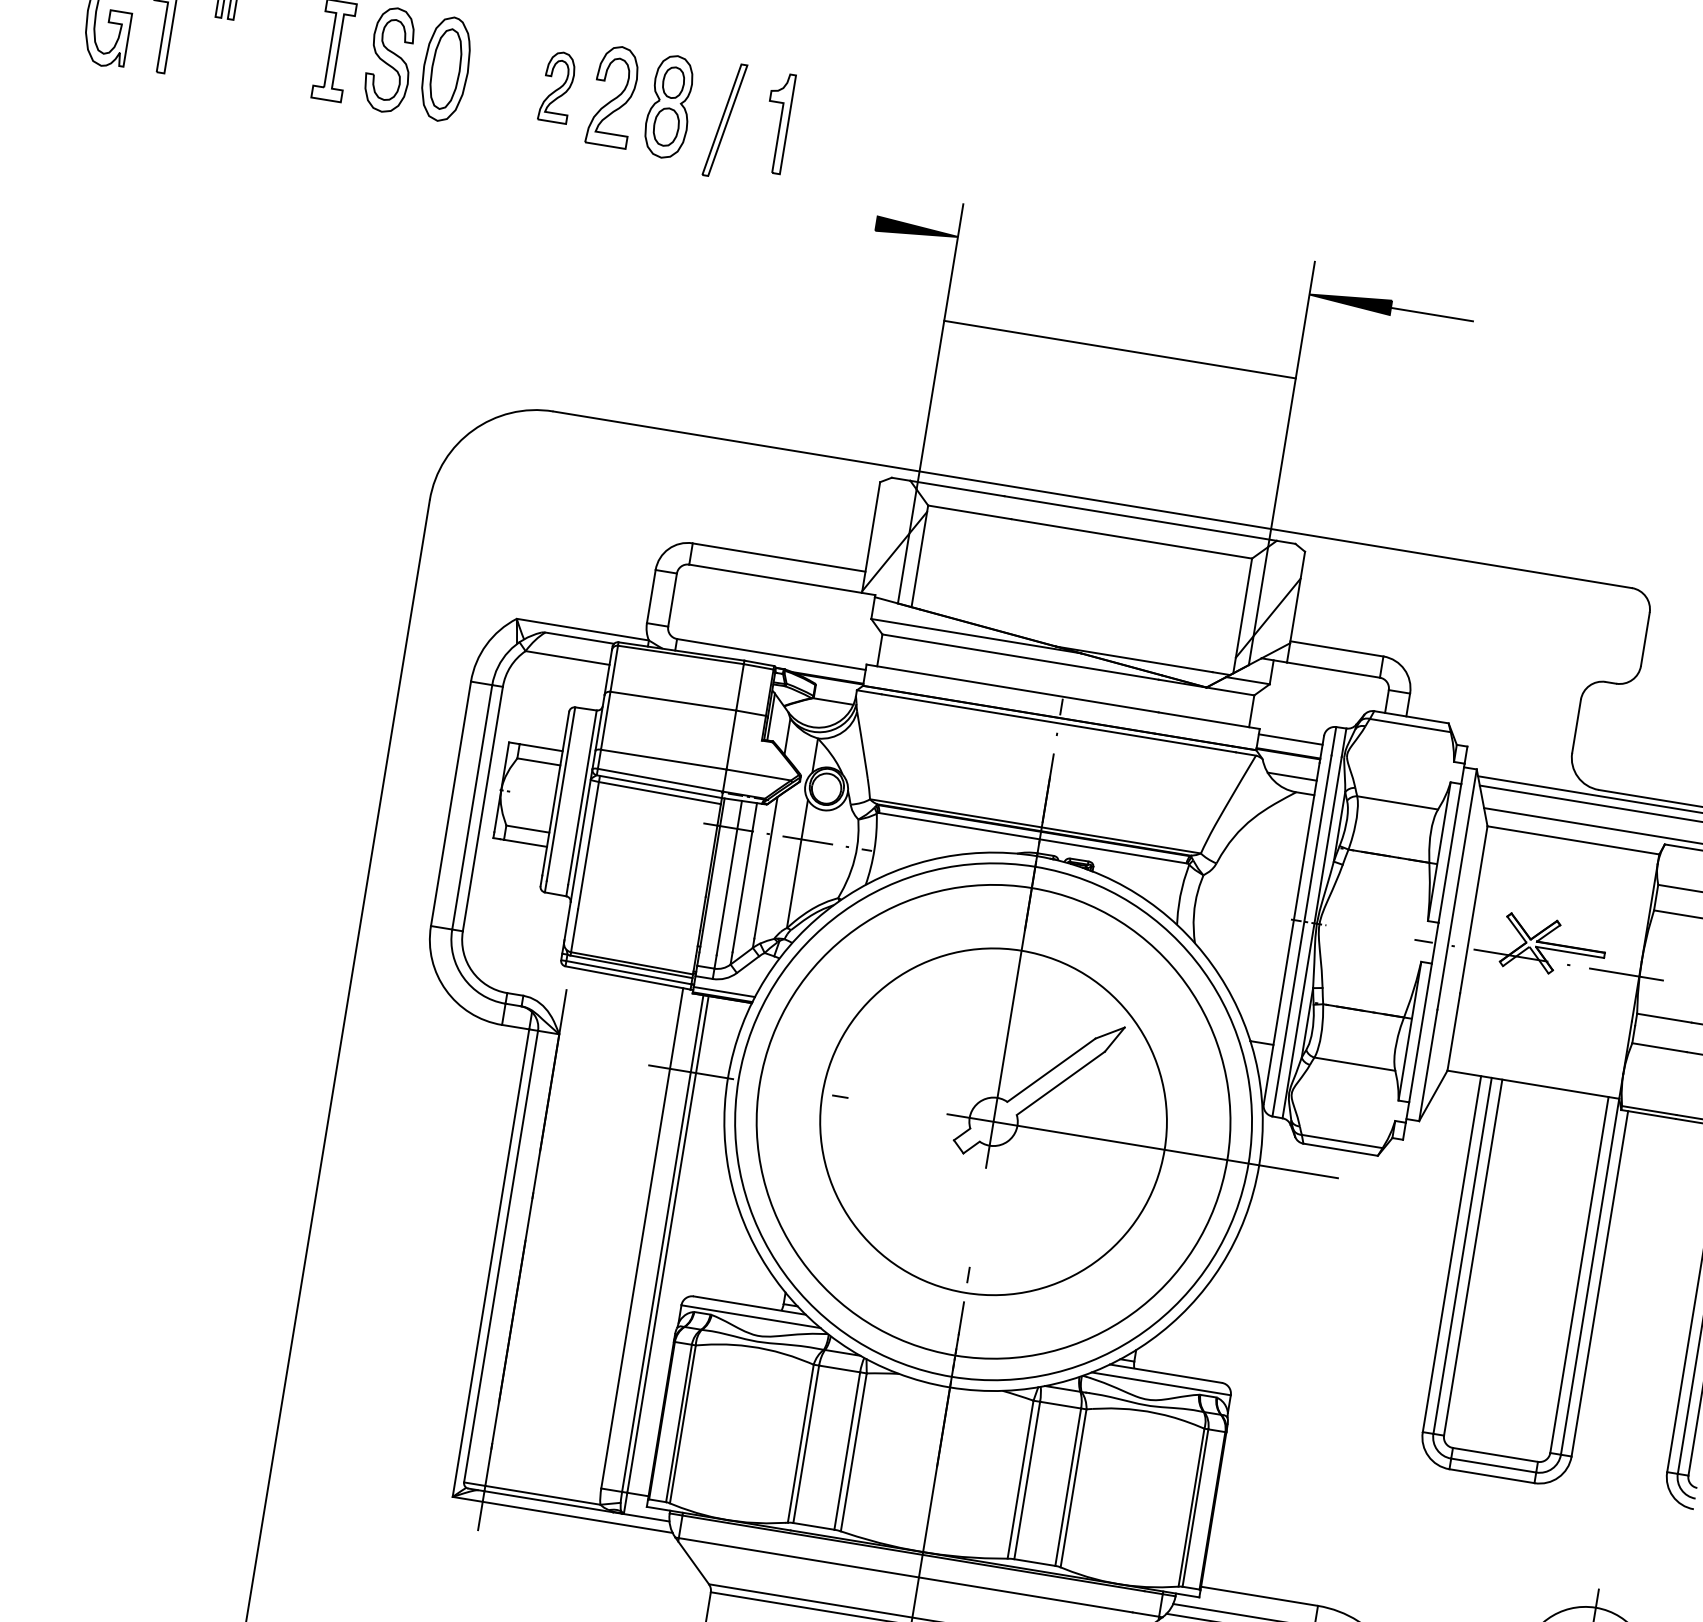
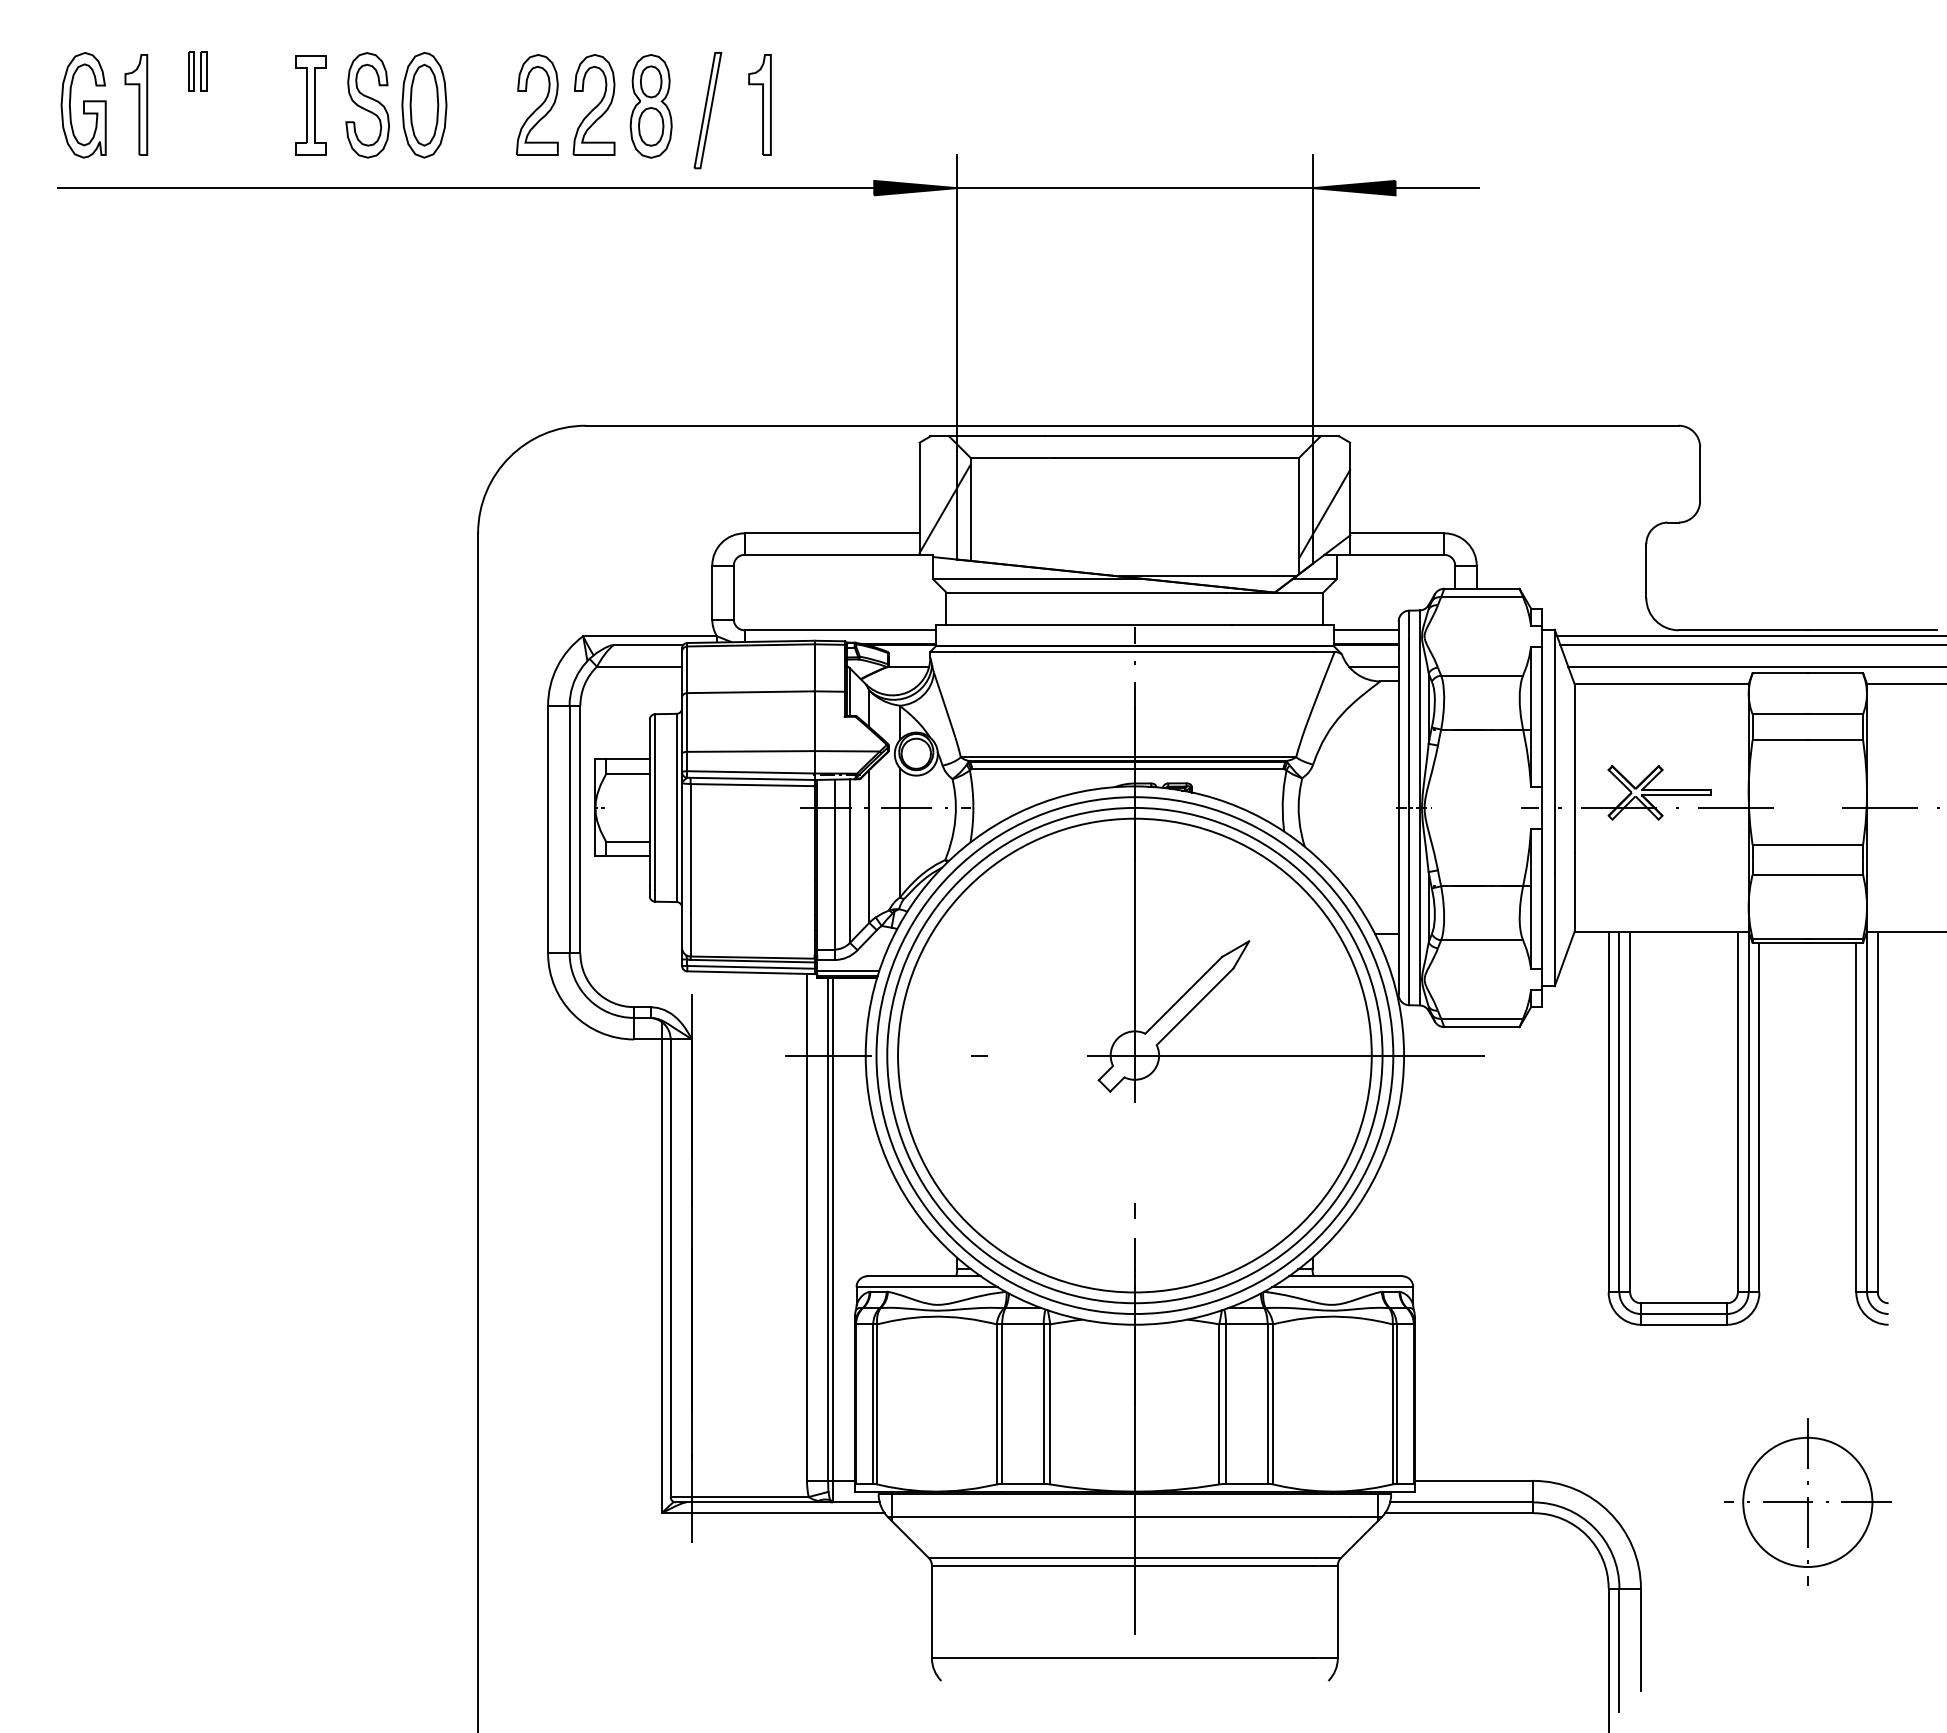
part: (557, 86) -> (537, 104), size x1.43
line: (474, 158) -> (466, 188), added
line: (1119, 349) -> (1134, 188), moved
circle: (993, 1121) -> (1134, 1055), size x1.43

